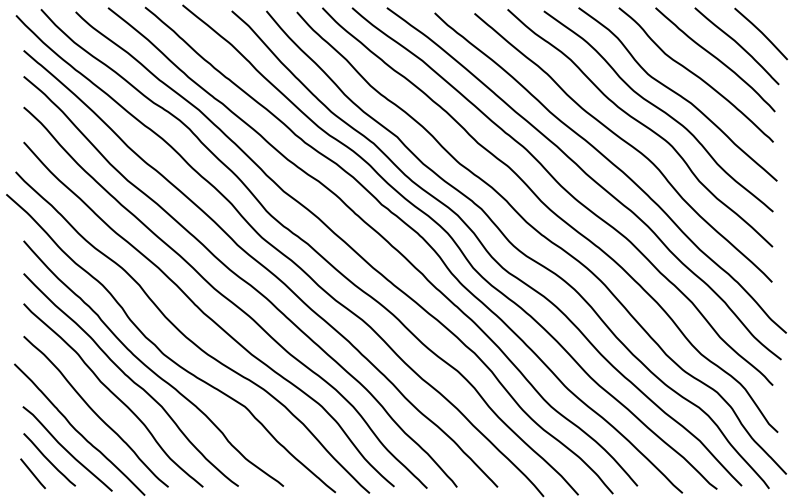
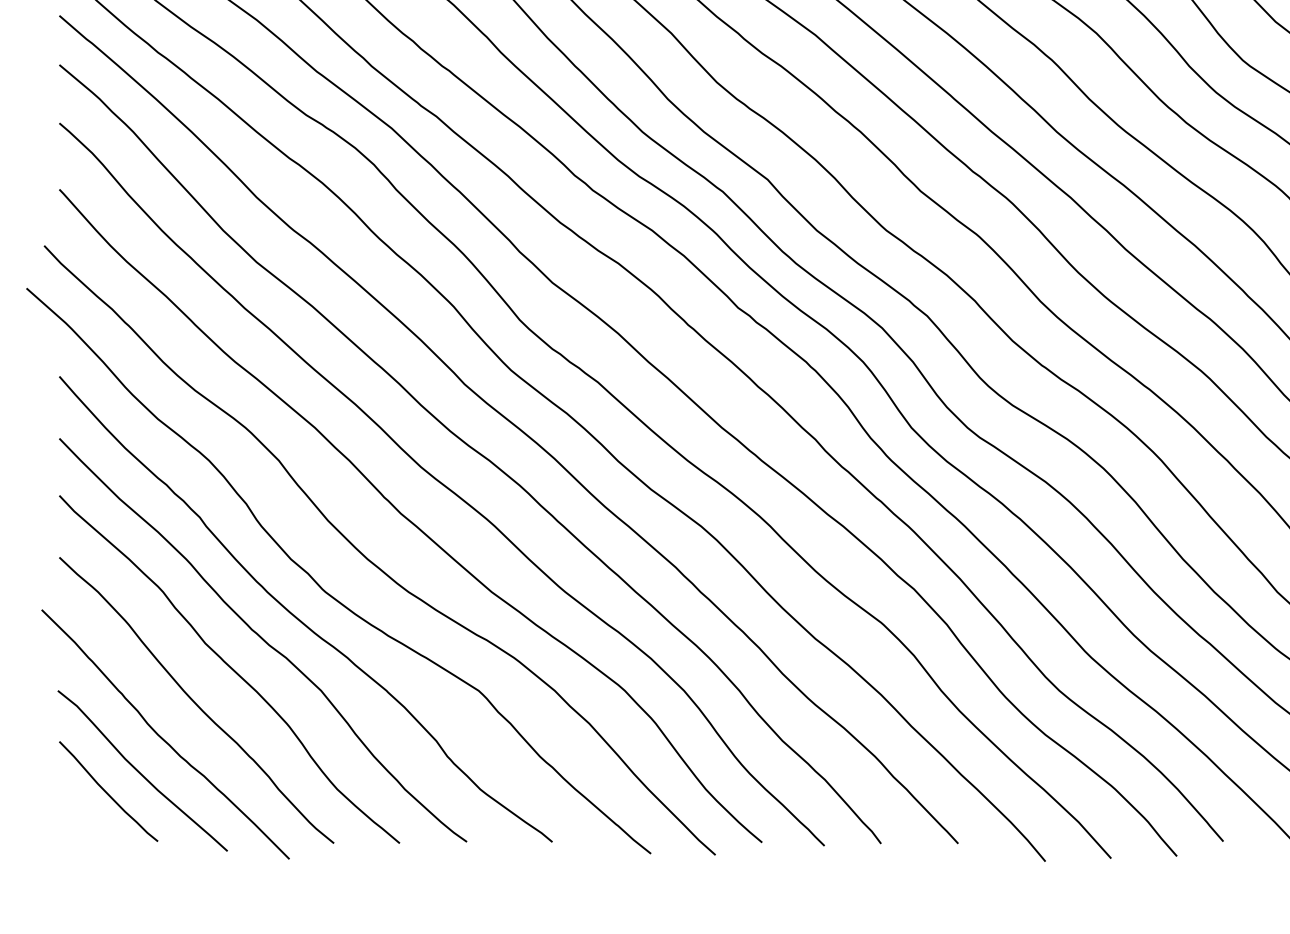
line: (32, 473) -> (76, 817), removed

